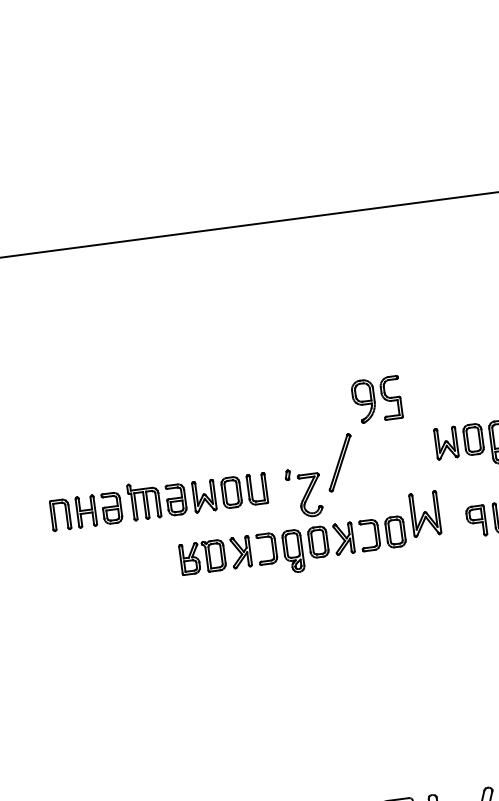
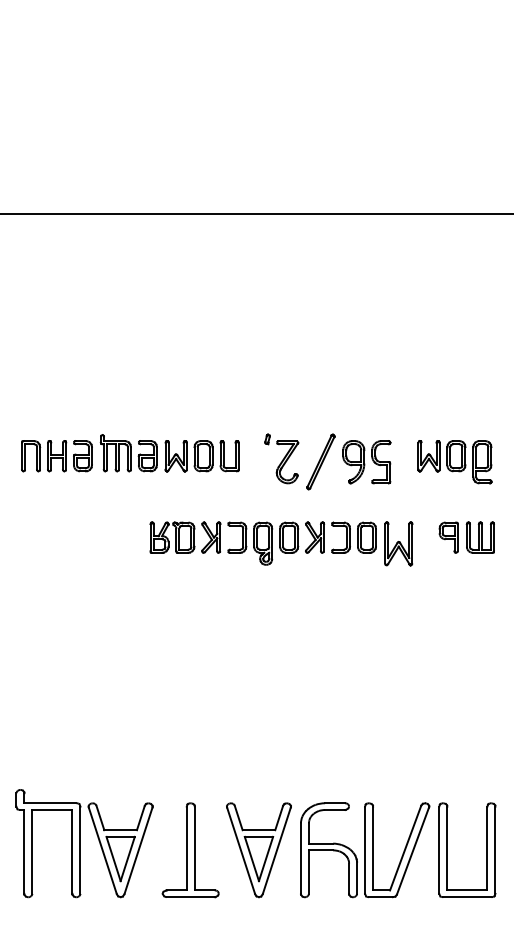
part: (376, 400) -> (366, 462), moved
part: (304, 492) -> (281, 458), moved
part: (158, 499) -> (130, 453), moved
part: (424, 513) -> (398, 543), moved

